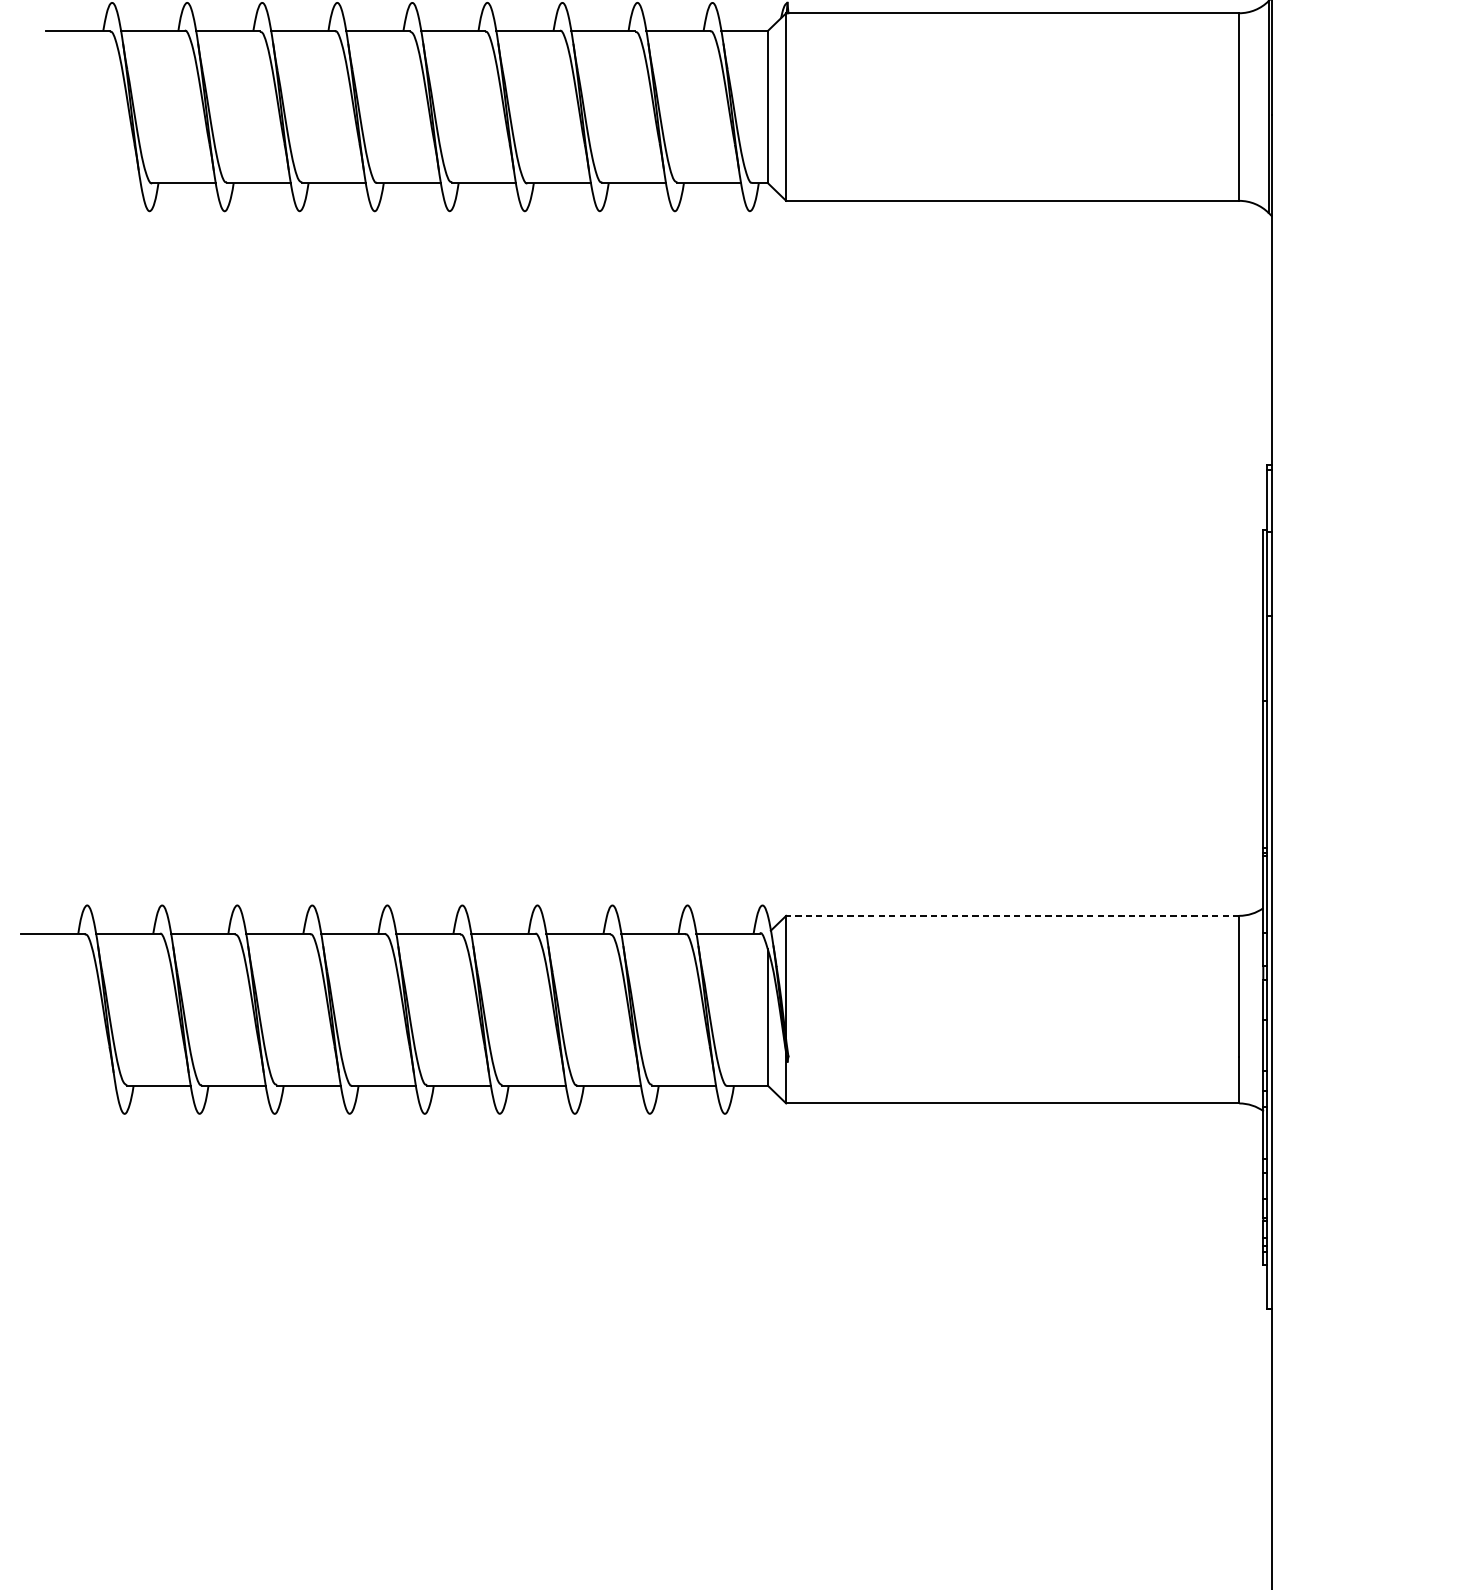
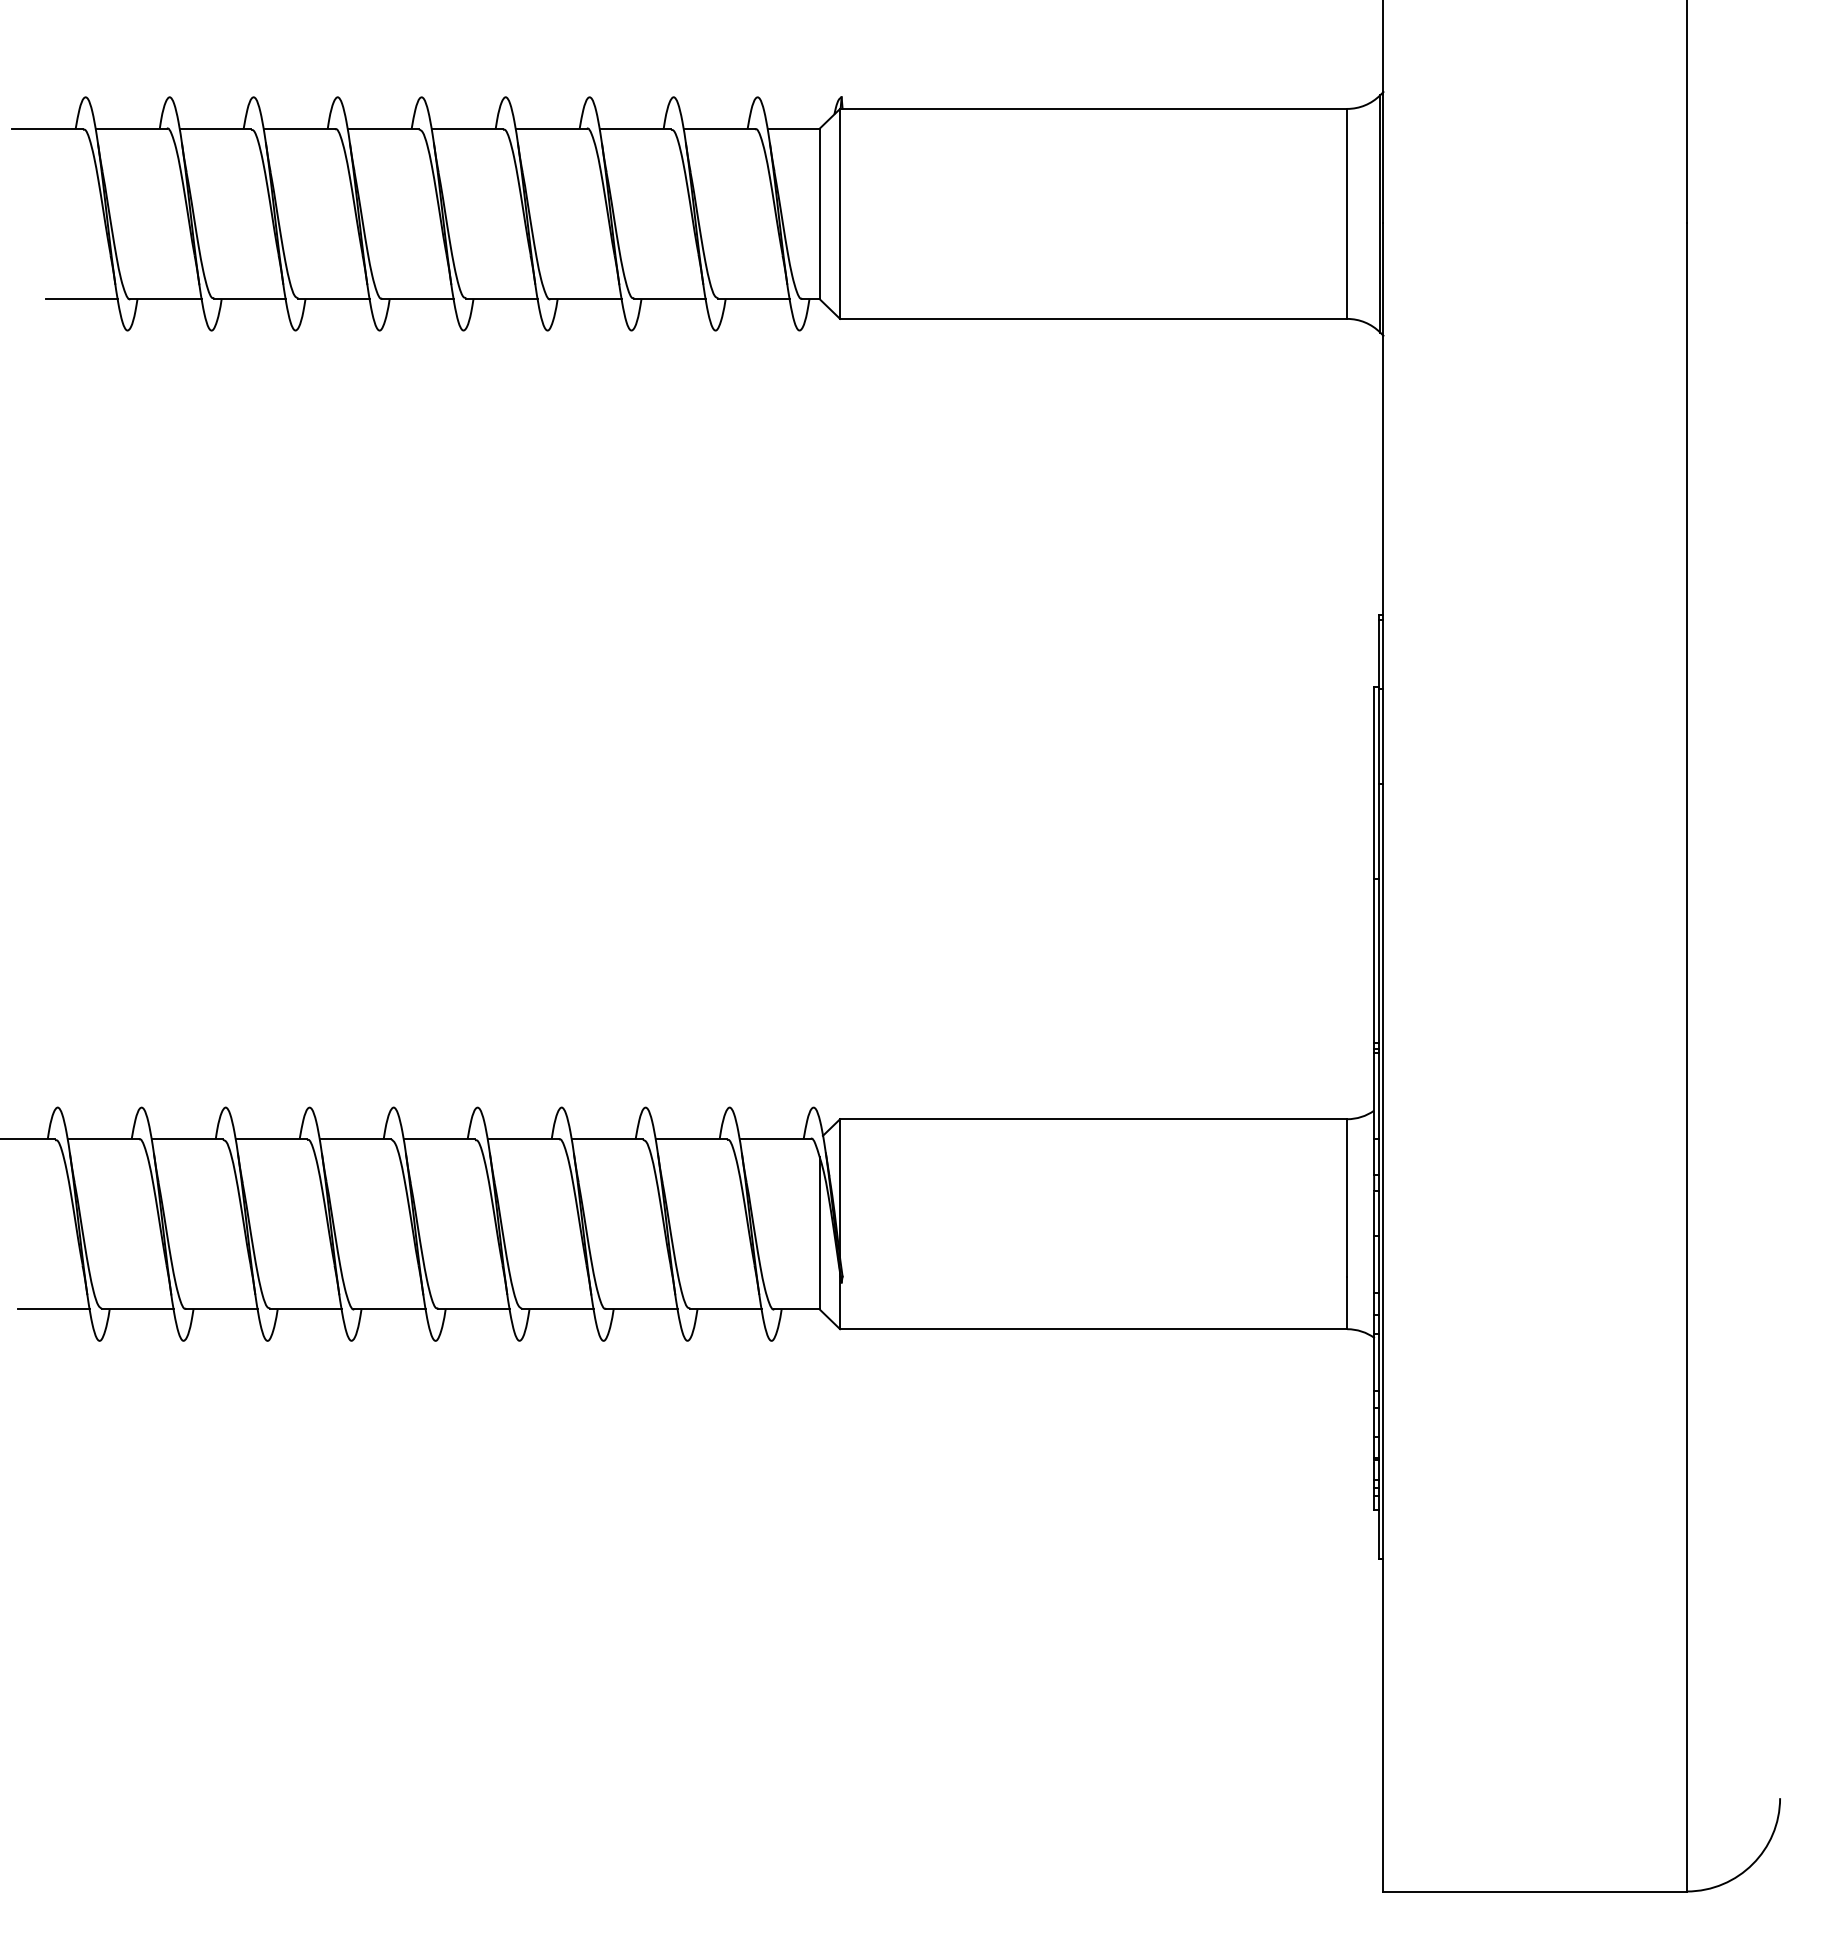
line: (108, 183) -> (81, 299), added
line: (1012, 916) -> (1093, 1119), dashed -> solid
line: (83, 1085) -> (53, 1309), added

